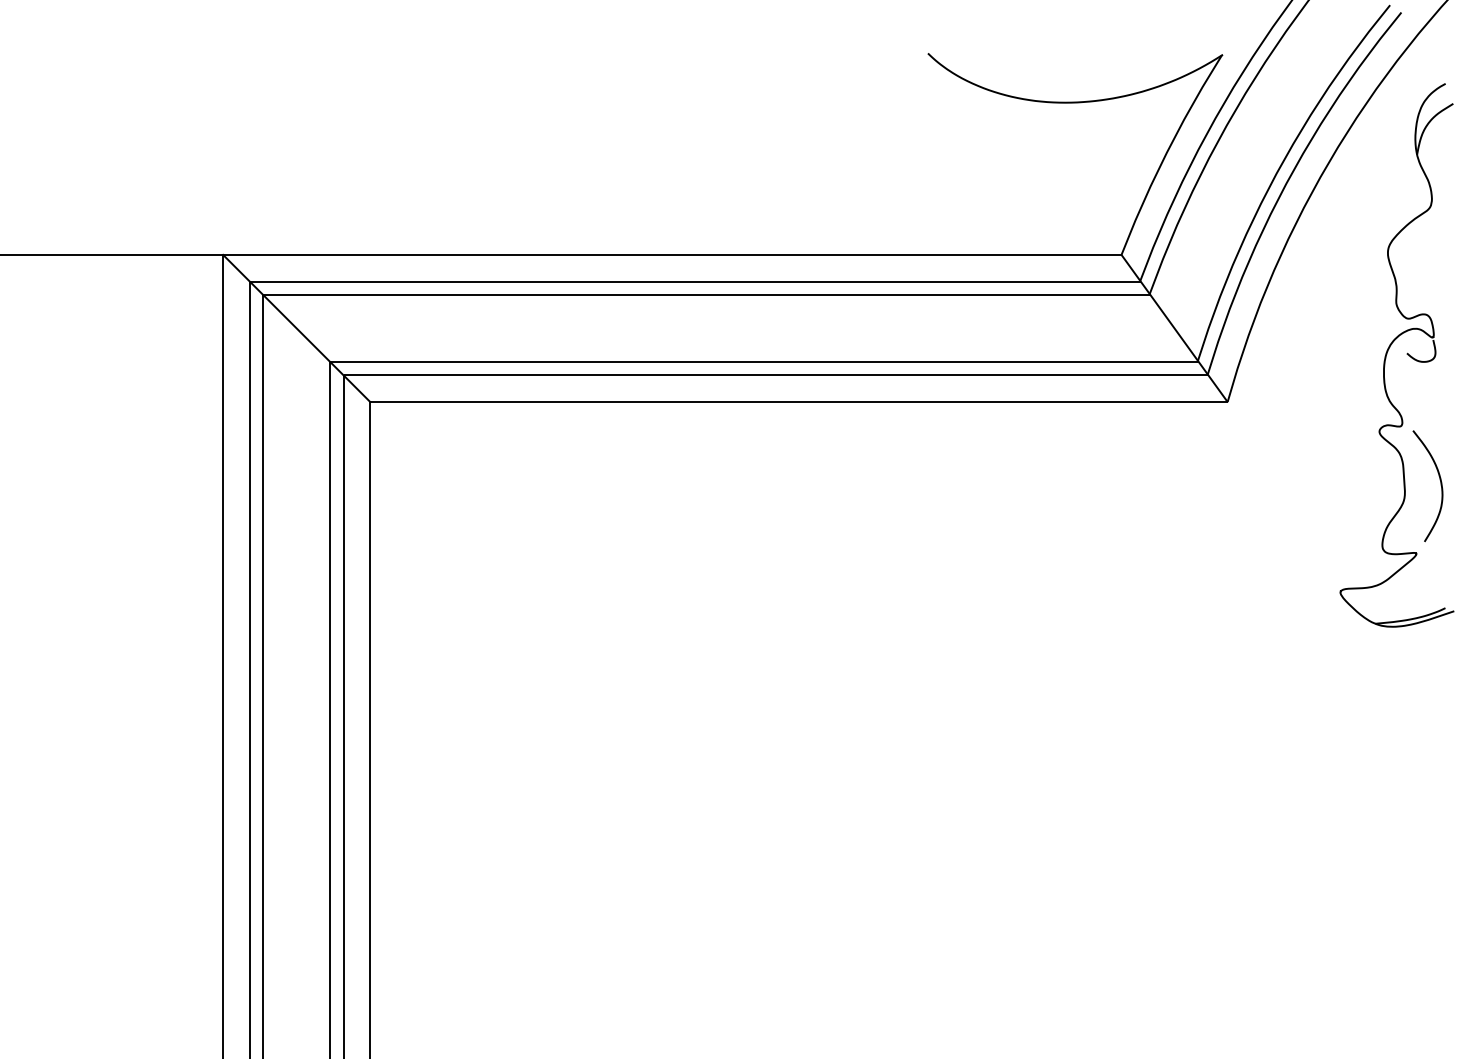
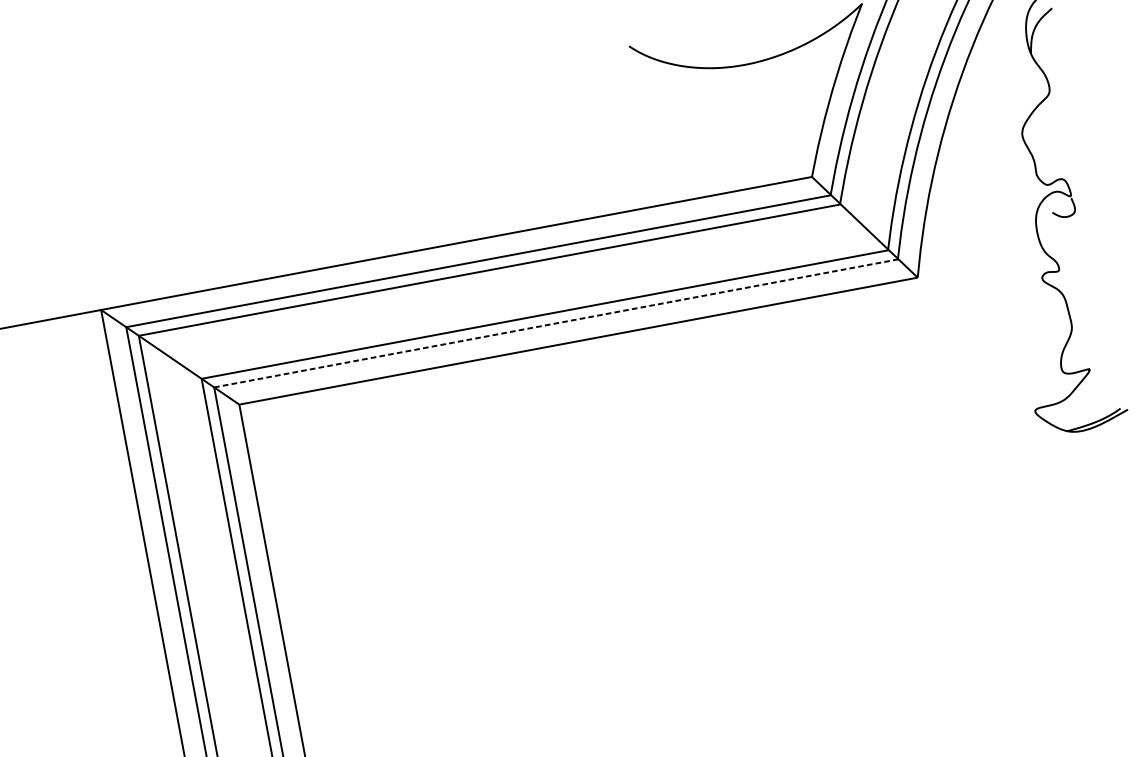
line: (775, 375) -> (556, 323), solid -> dashed
curve: (1440, 485) -> (1098, 312), removed

